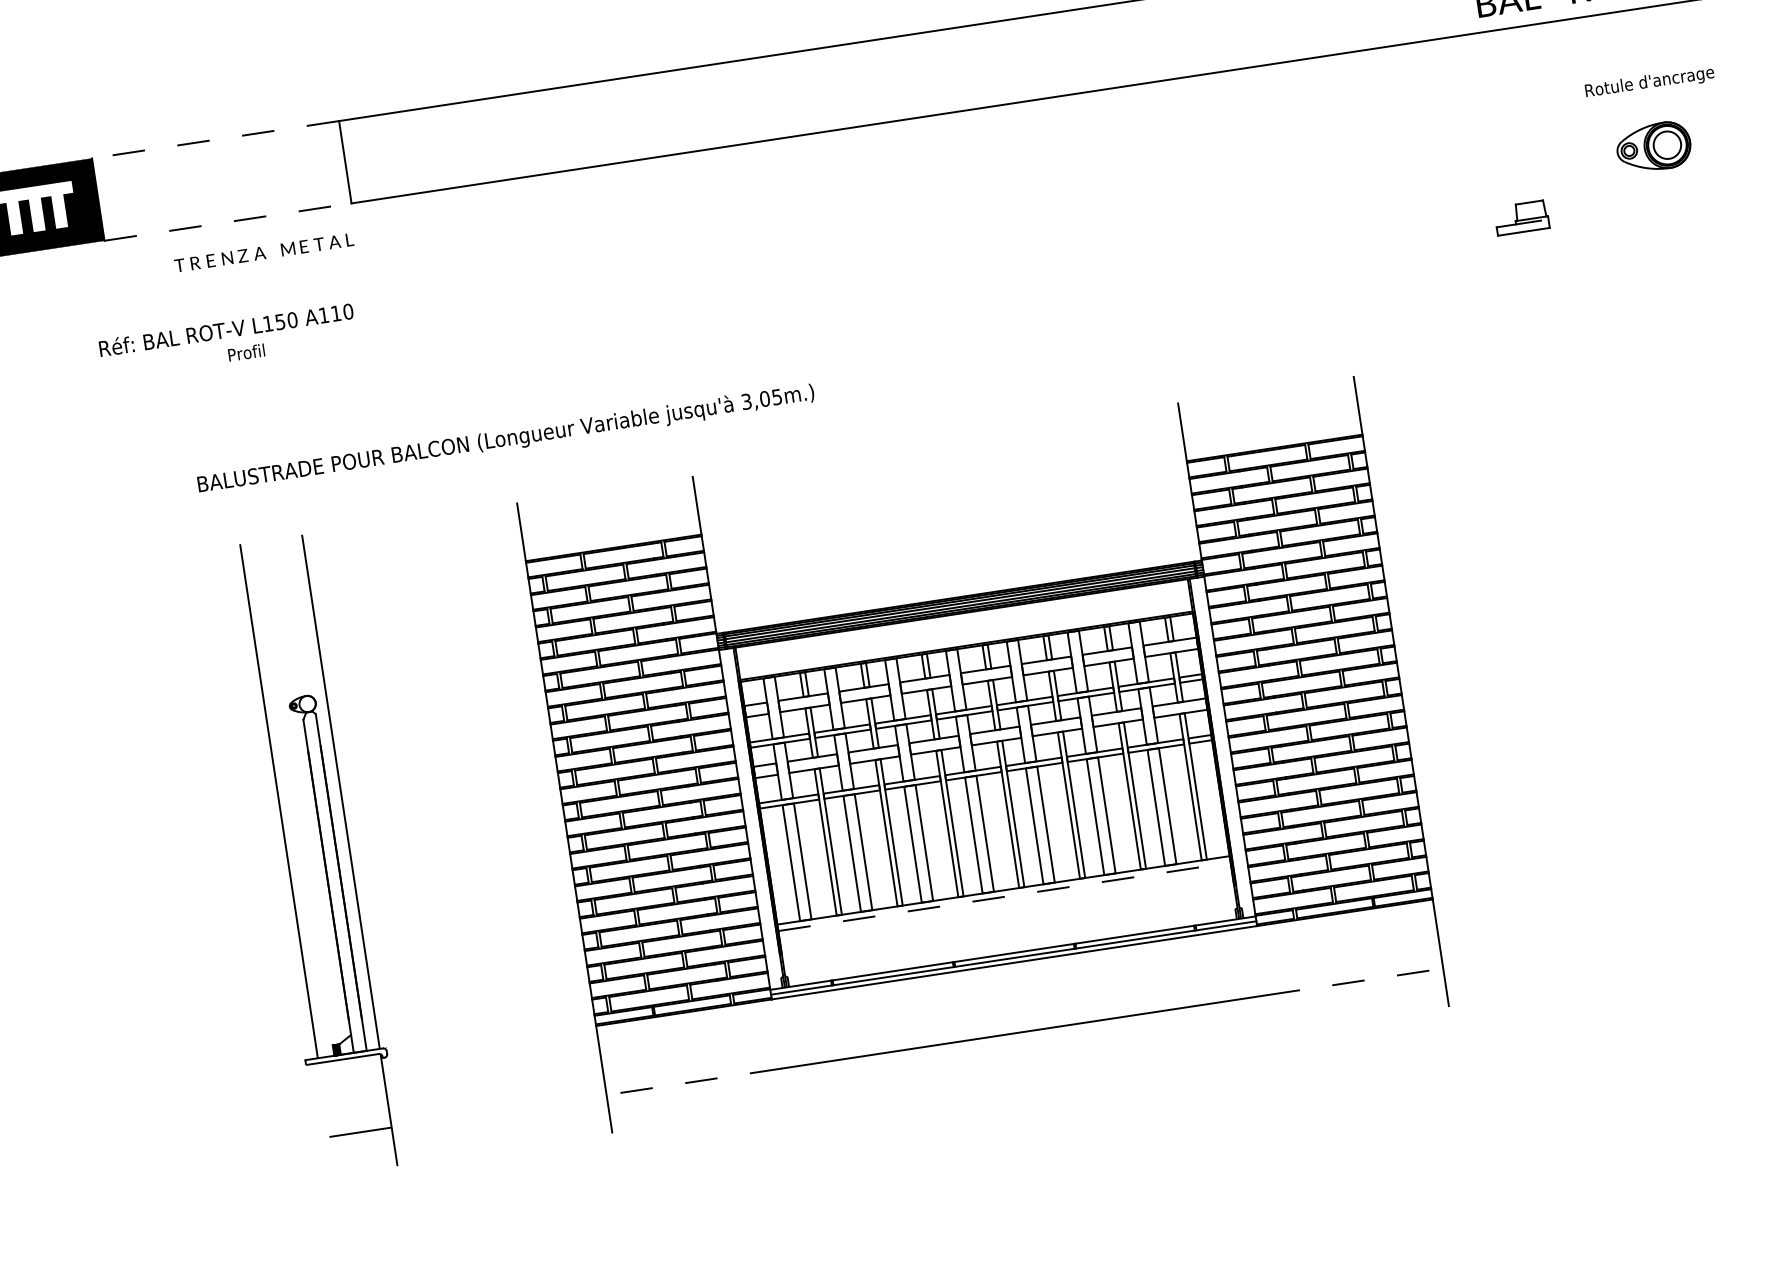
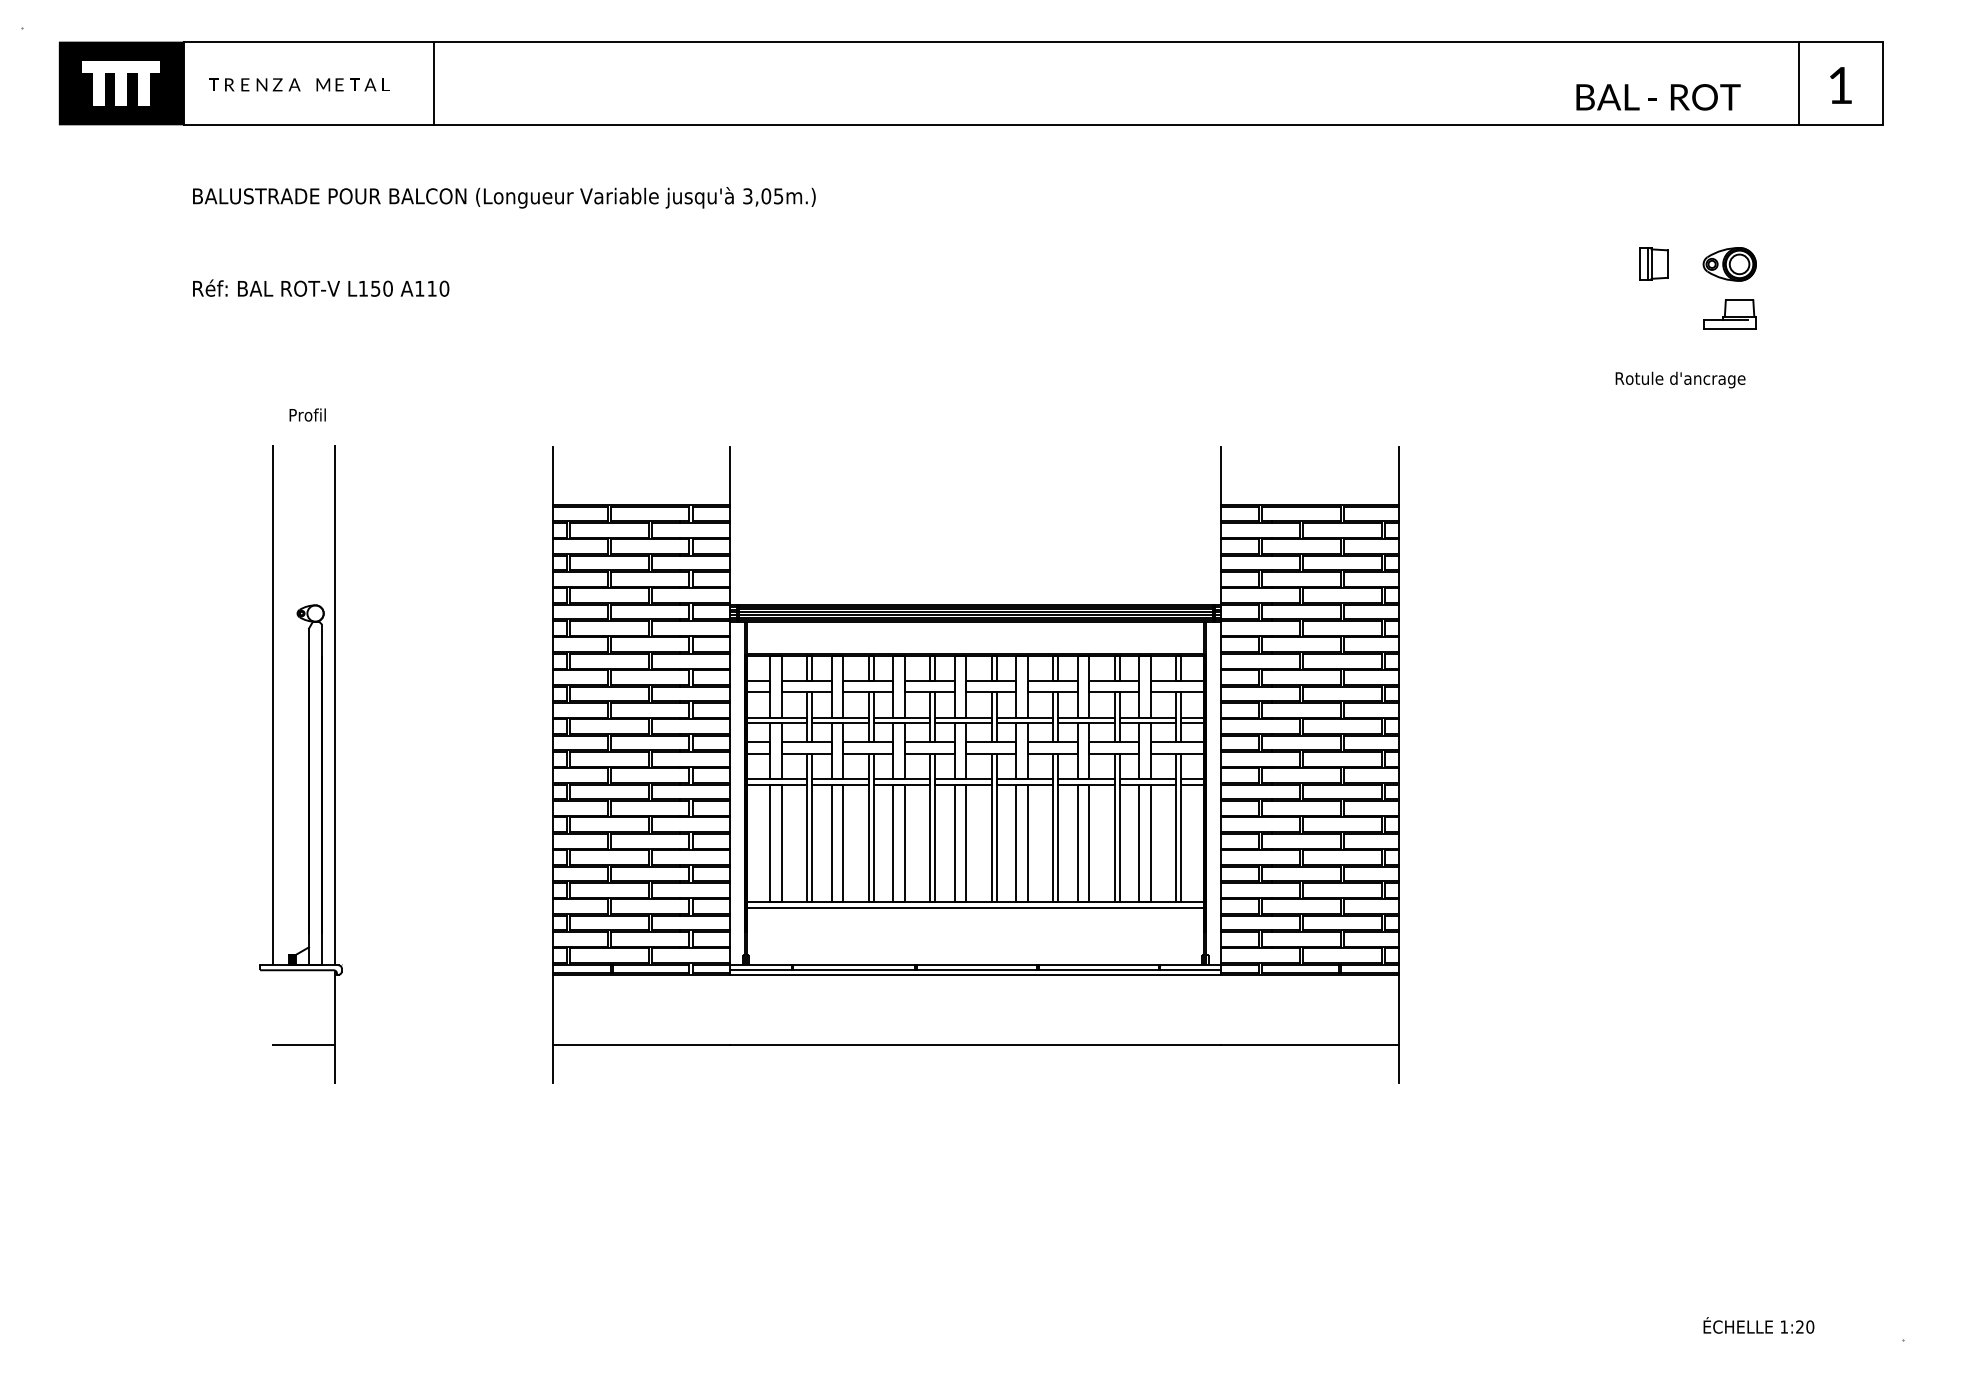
text: (1649, 82) -> (1680, 379), moved
line: (215, 139) -> (308, 41), dashed -> solid
part: (1653, 147) -> (1729, 264), size x0.71
part: (1578, 157) -> (1653, 263), added
part: (1521, 217) -> (1729, 314), moved
line: (227, 222) -> (308, 125), dashed -> solid
text: (264, 252) -> (299, 84), moved
text: (226, 328) -> (321, 287), moved
text: (246, 352) -> (307, 414), moved
text: (506, 439) -> (504, 197), moved
line: (1004, 896) -> (975, 908), dashed -> solid
line: (1355, 981) -> (1310, 1044), dashed -> solid
line: (694, 1081) -> (641, 1044), dashed -> solid

